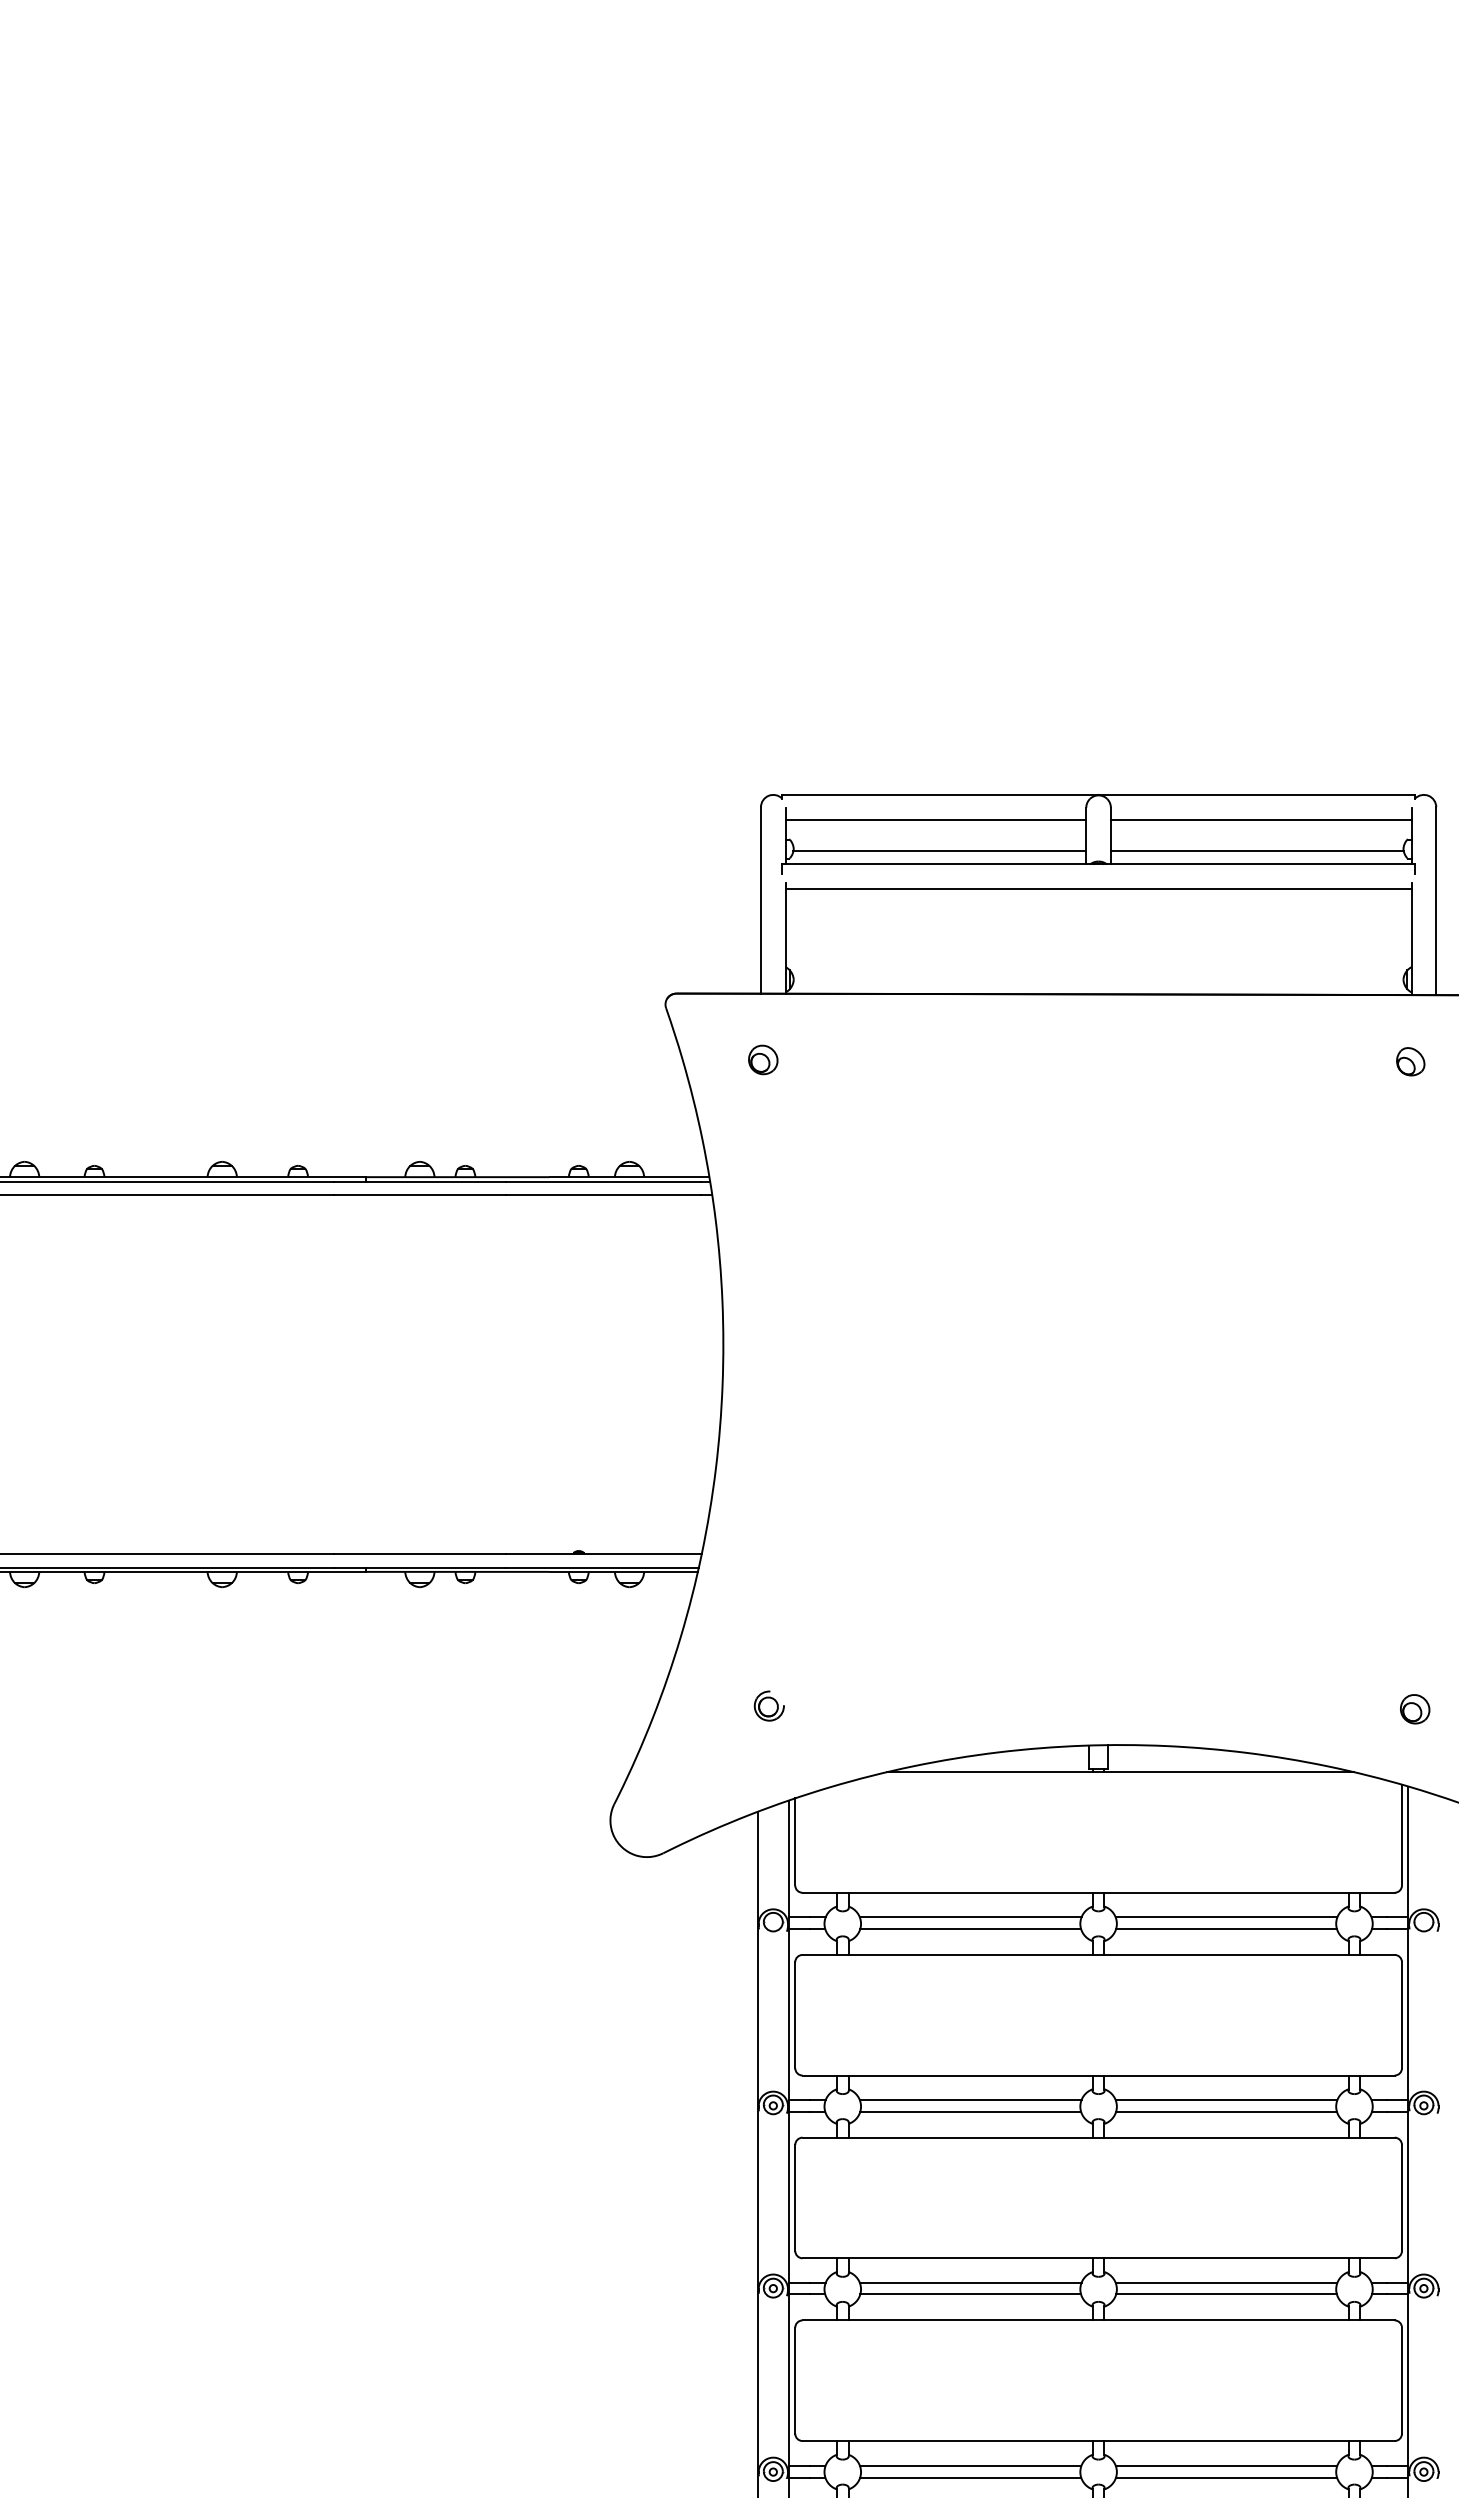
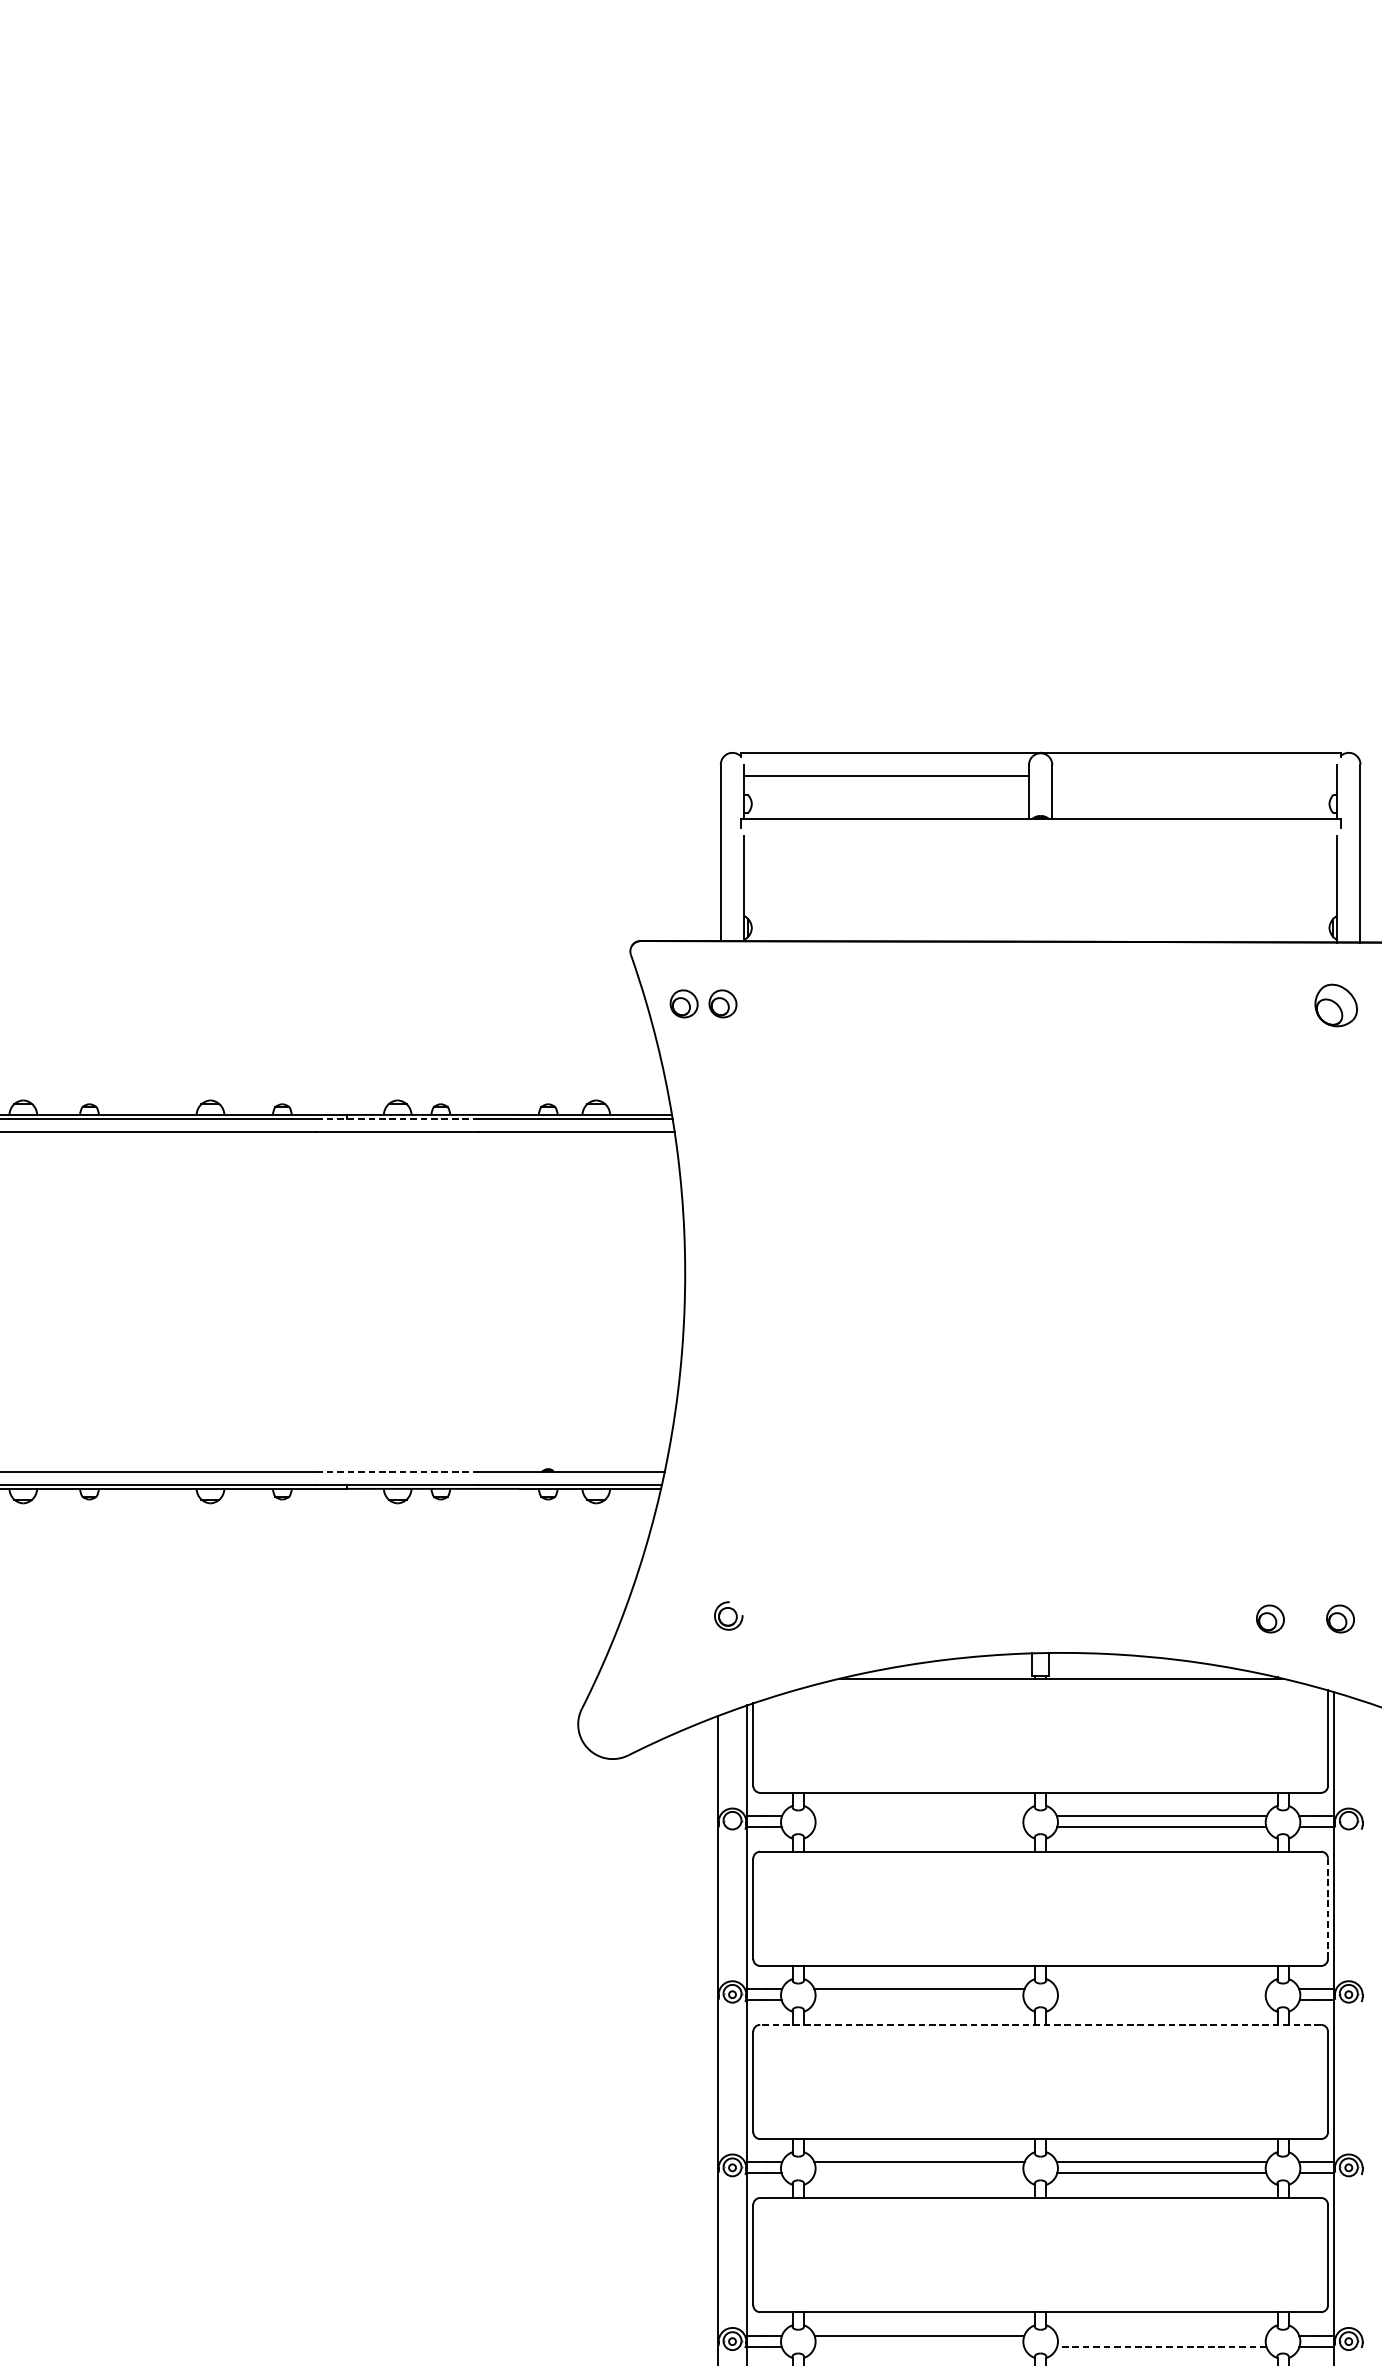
line: (1260, 819) -> (1194, 776), removed
line: (939, 851) -> (889, 806), removed
line: (1256, 851) -> (1190, 806), removed
line: (1098, 889) -> (1040, 842), removed
part: (722, 1059) -> (684, 1003), added
part: (1410, 1061) -> (1336, 1005), size x1.6
line: (419, 1181) -> (397, 1119), solid -> dashed
line: (419, 1553) -> (397, 1471), solid -> dashed
part: (1341, 1709) -> (1270, 1619), added
line: (970, 1917) -> (919, 1816), removed
line: (970, 1928) -> (919, 1826), removed
line: (1401, 2015) -> (1327, 1909), solid -> dashed
line: (1226, 2100) -> (1161, 1989), removed
line: (970, 2111) -> (919, 2000), removed
line: (1226, 2111) -> (1161, 2000), removed
line: (1098, 2137) -> (1040, 2024), solid -> dashed
line: (970, 2294) -> (919, 2173), removed
line: (1226, 2466) -> (1161, 2336), removed
line: (970, 2477) -> (919, 2346), removed
line: (1226, 2477) -> (1161, 2346), solid -> dashed

